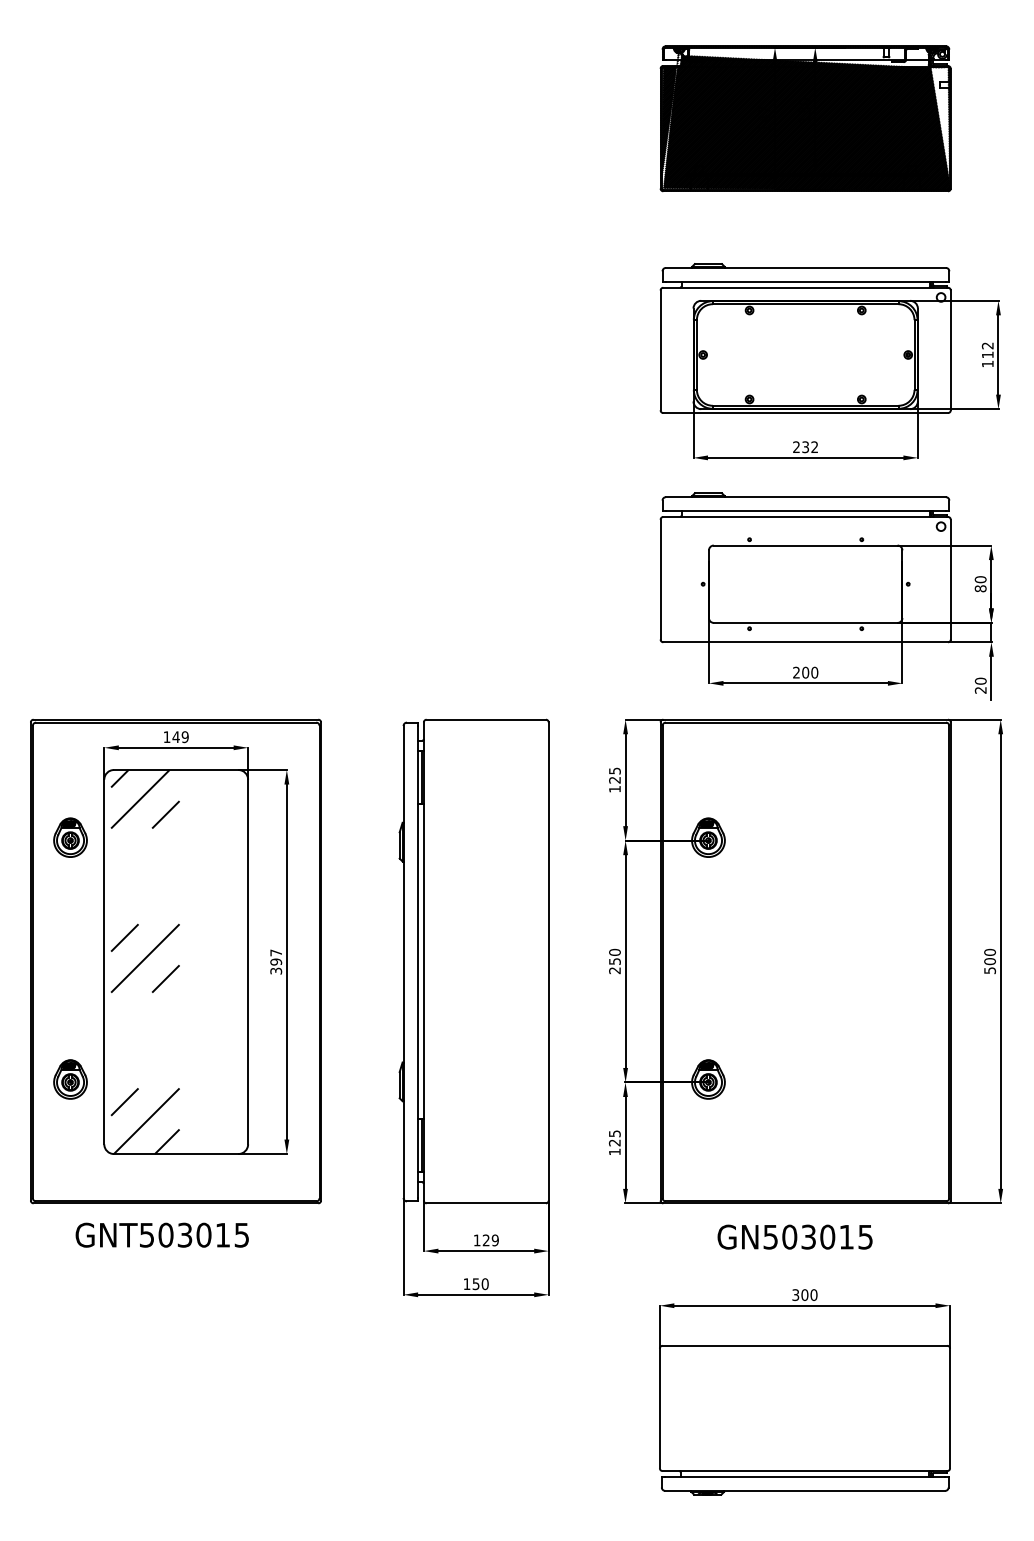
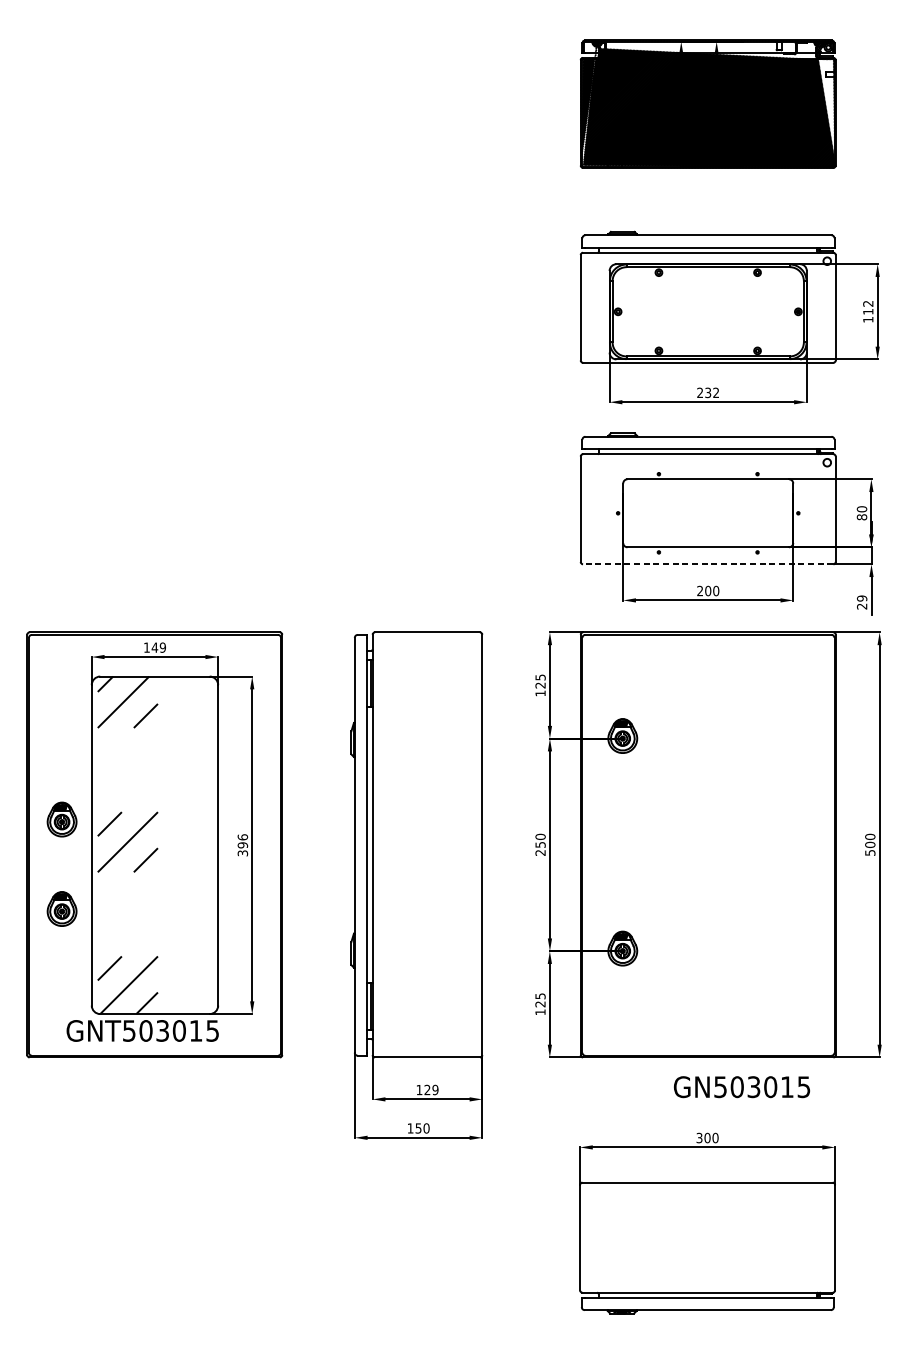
line: (805, 642) -> (708, 564), solid -> dashed
text: (980, 680) -> (861, 597), 20 -> 29
part: (70, 837) -> (62, 819), moved
text: (276, 952) -> (243, 836), 397 -> 396
part: (70, 1079) -> (62, 909), moved
text: (161, 1234) -> (142, 1030), moved
text: (794, 1236) -> (741, 1086), moved

